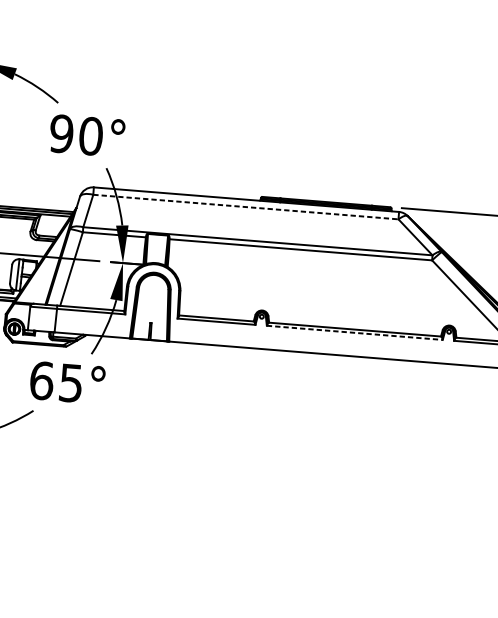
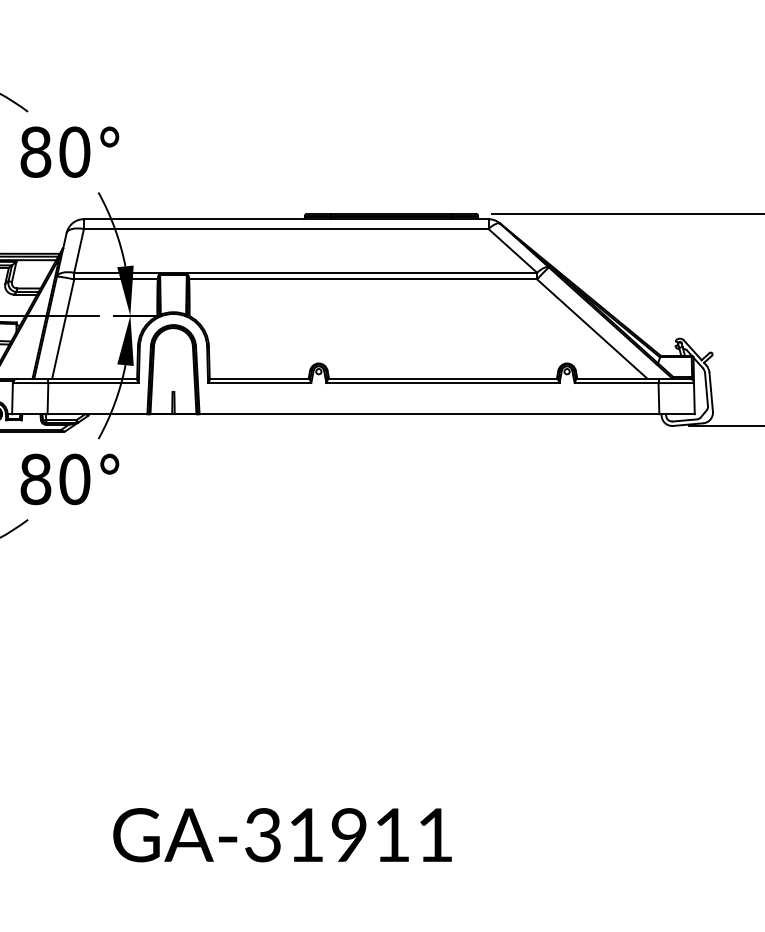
text: (61, 133) -> (35, 151), 90° -> 80°
line: (246, 206) -> (286, 228), dashed -> solid
line: (354, 333) -> (442, 383), dashed -> solid
text: (56, 382) -> (55, 479), 65° -> 80°

